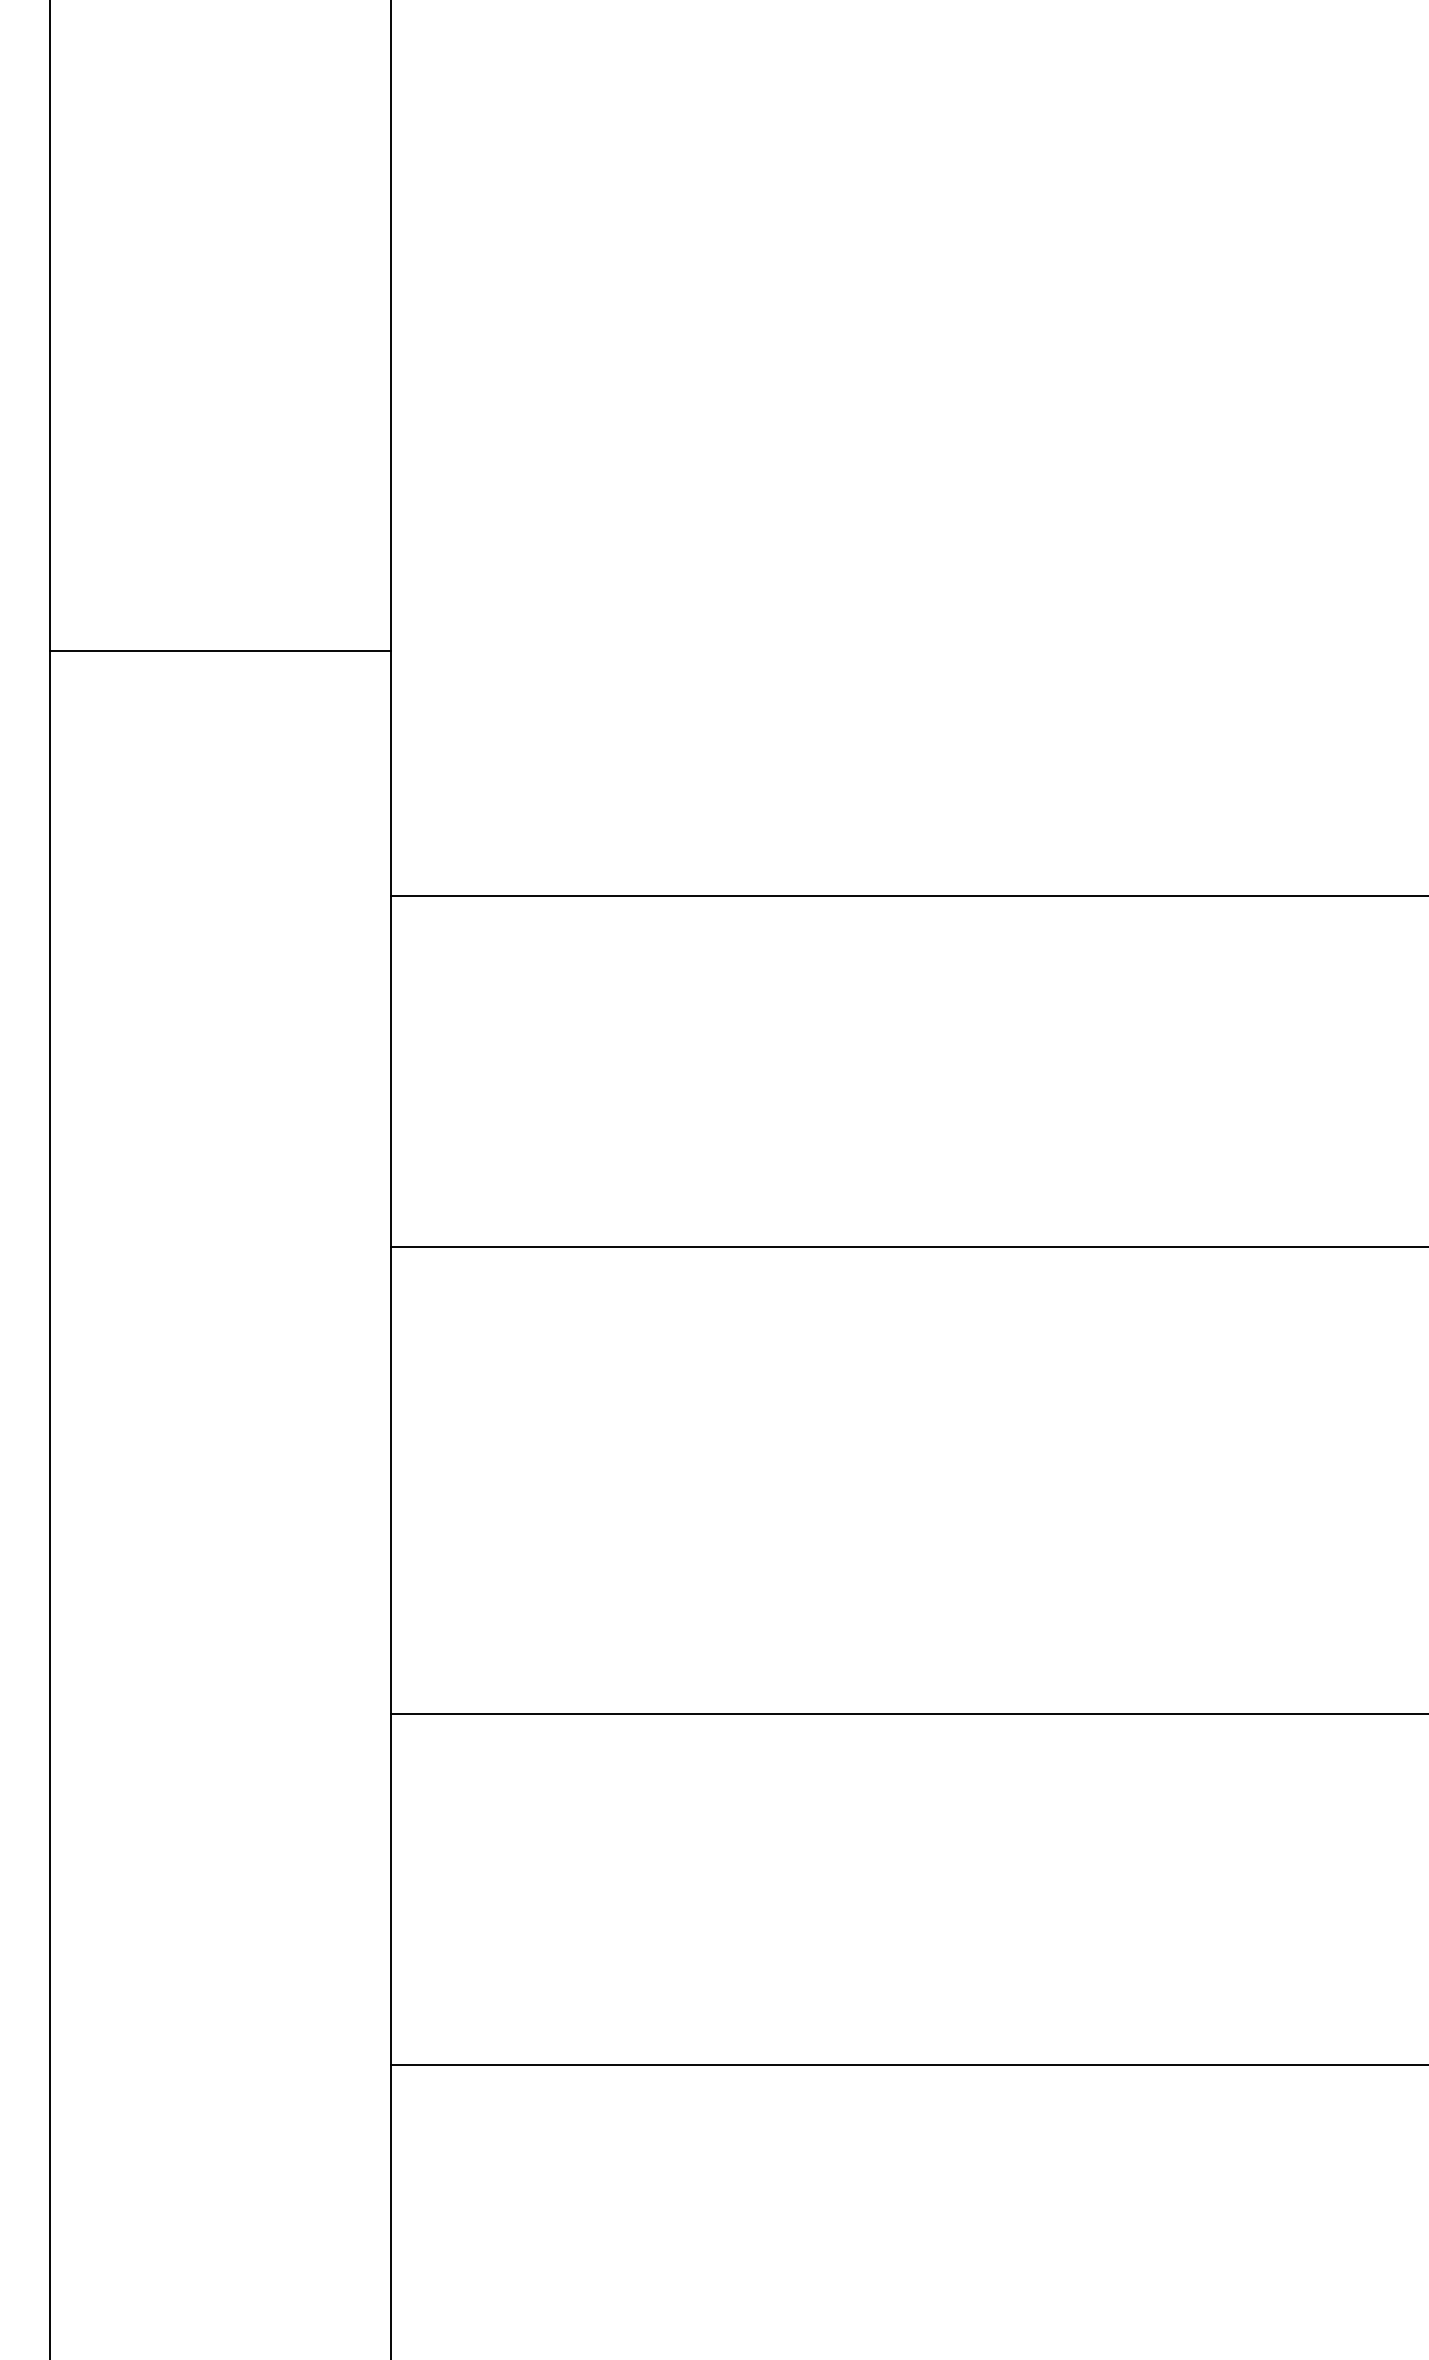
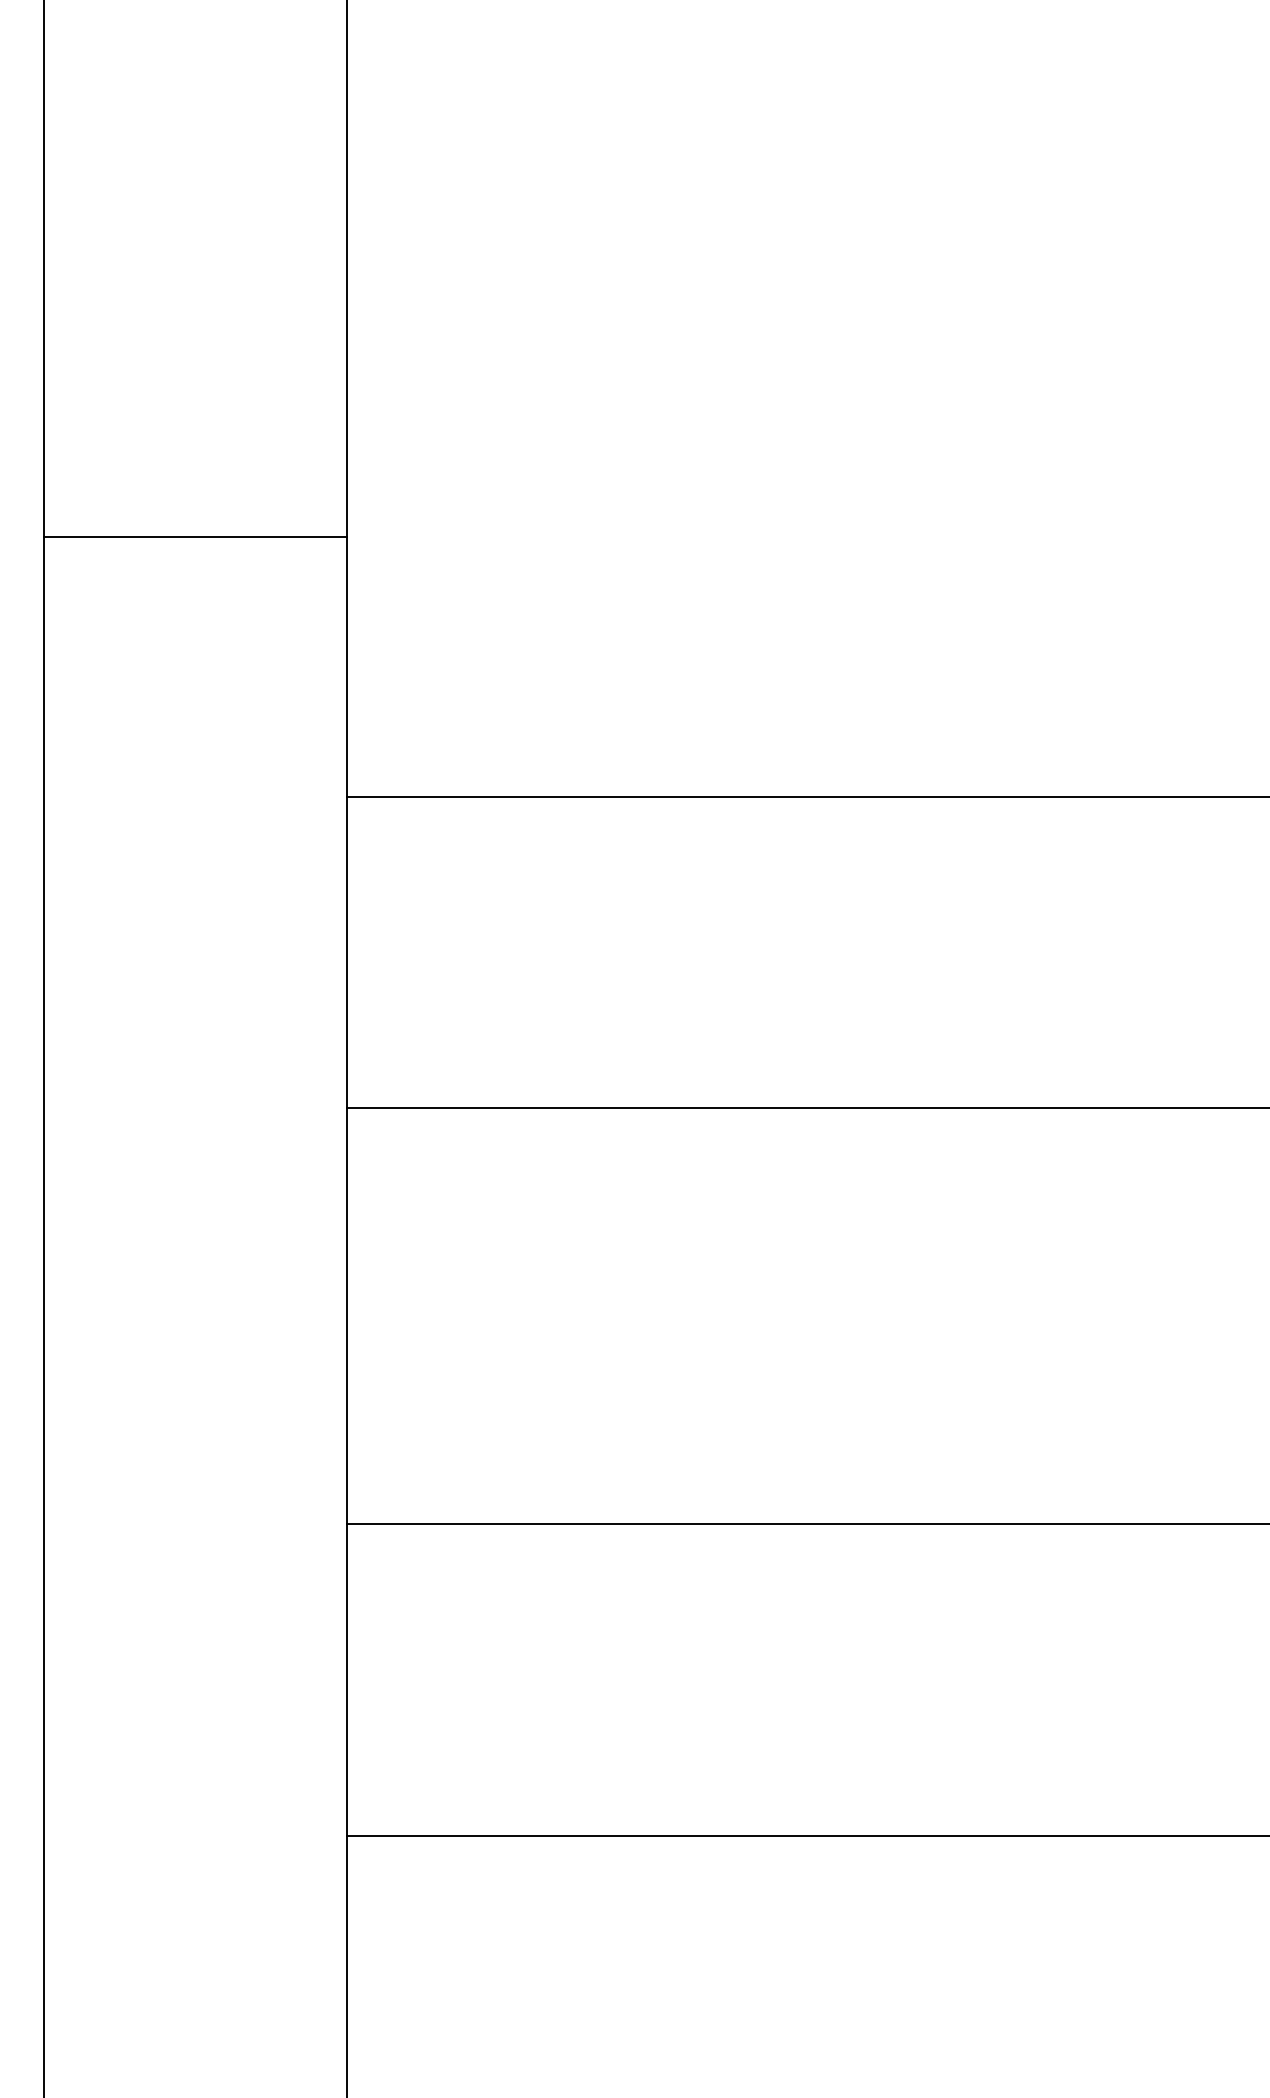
line: (220, 650) -> (195, 536), moved

